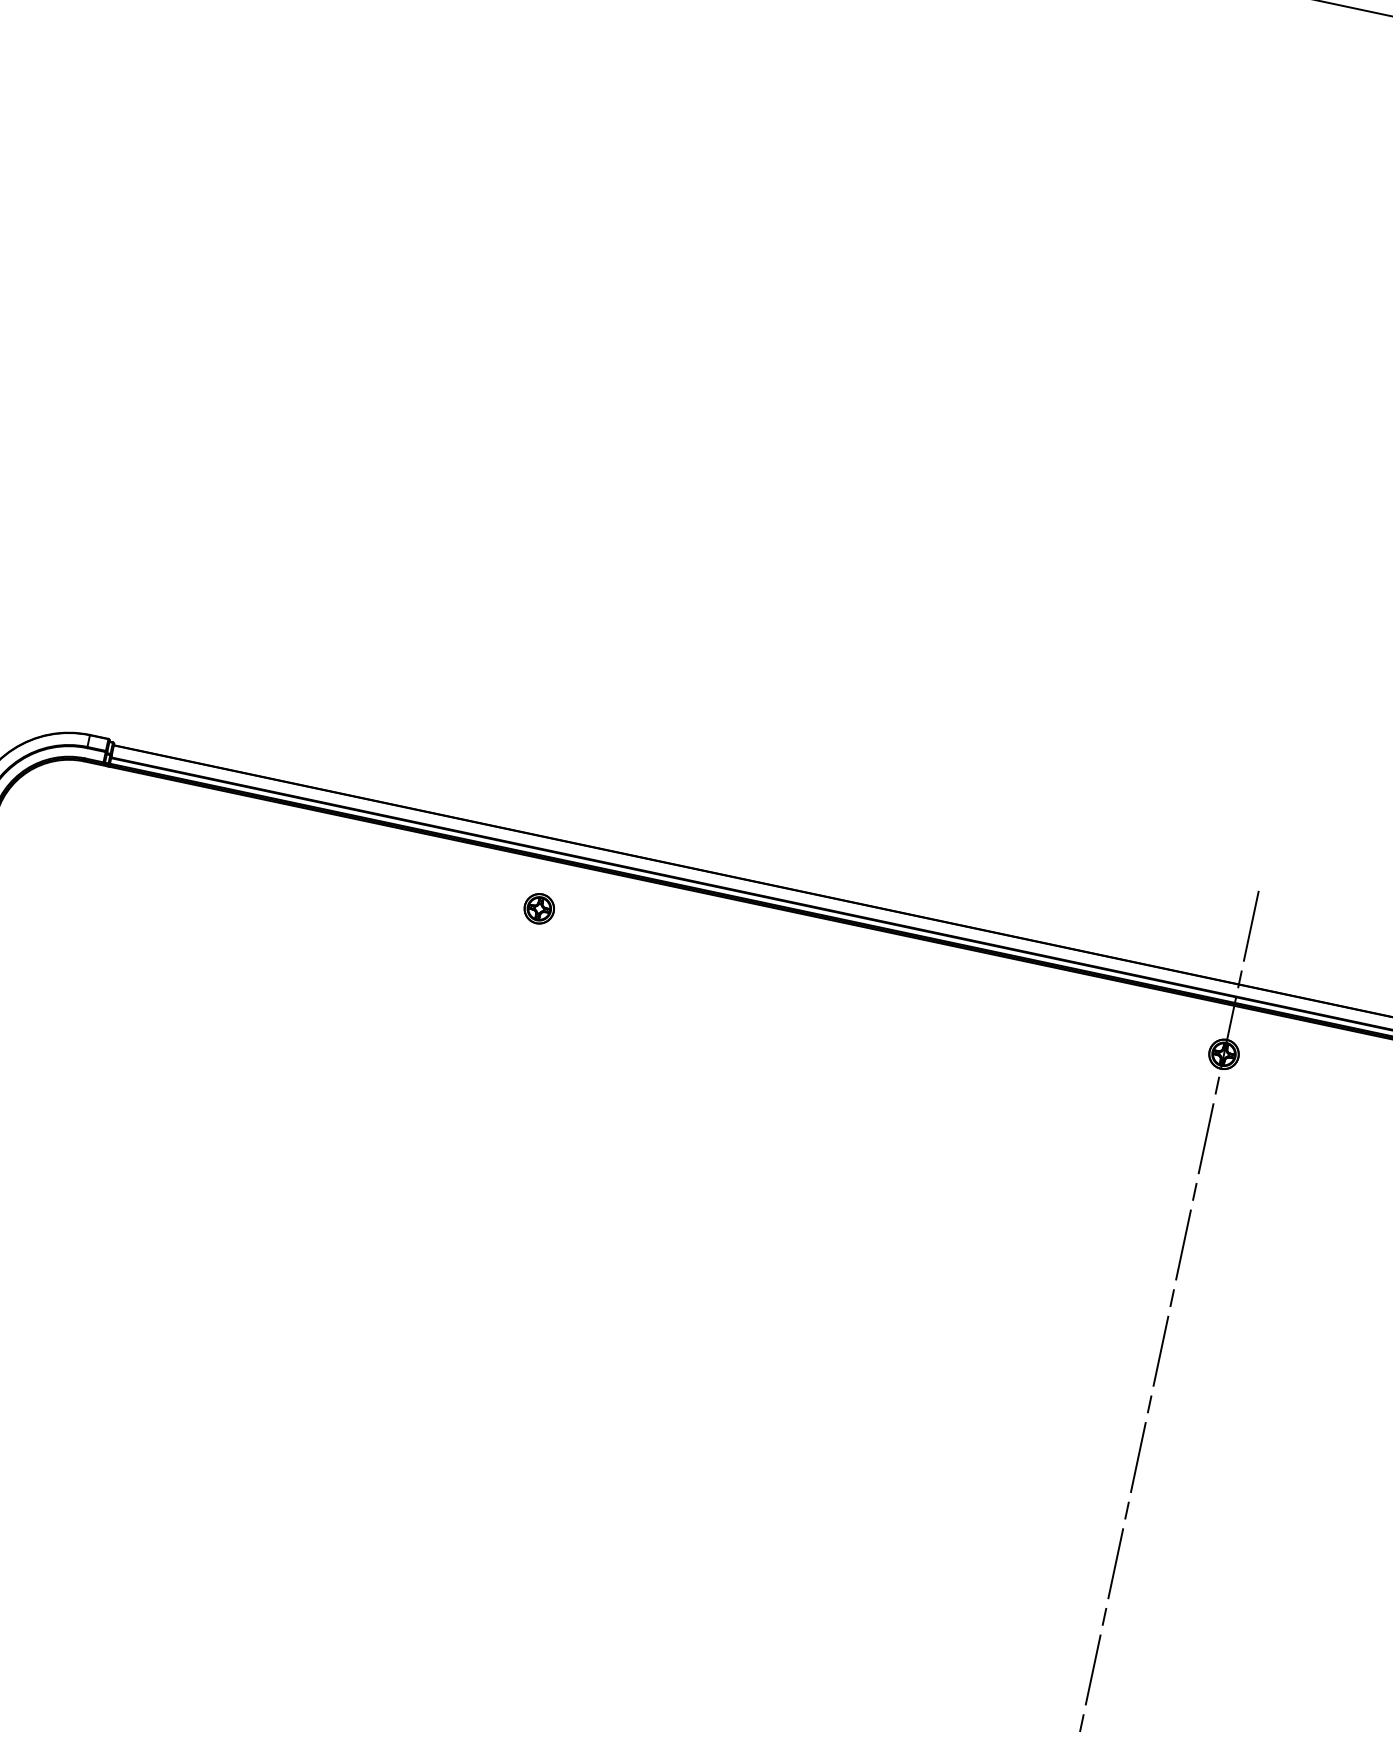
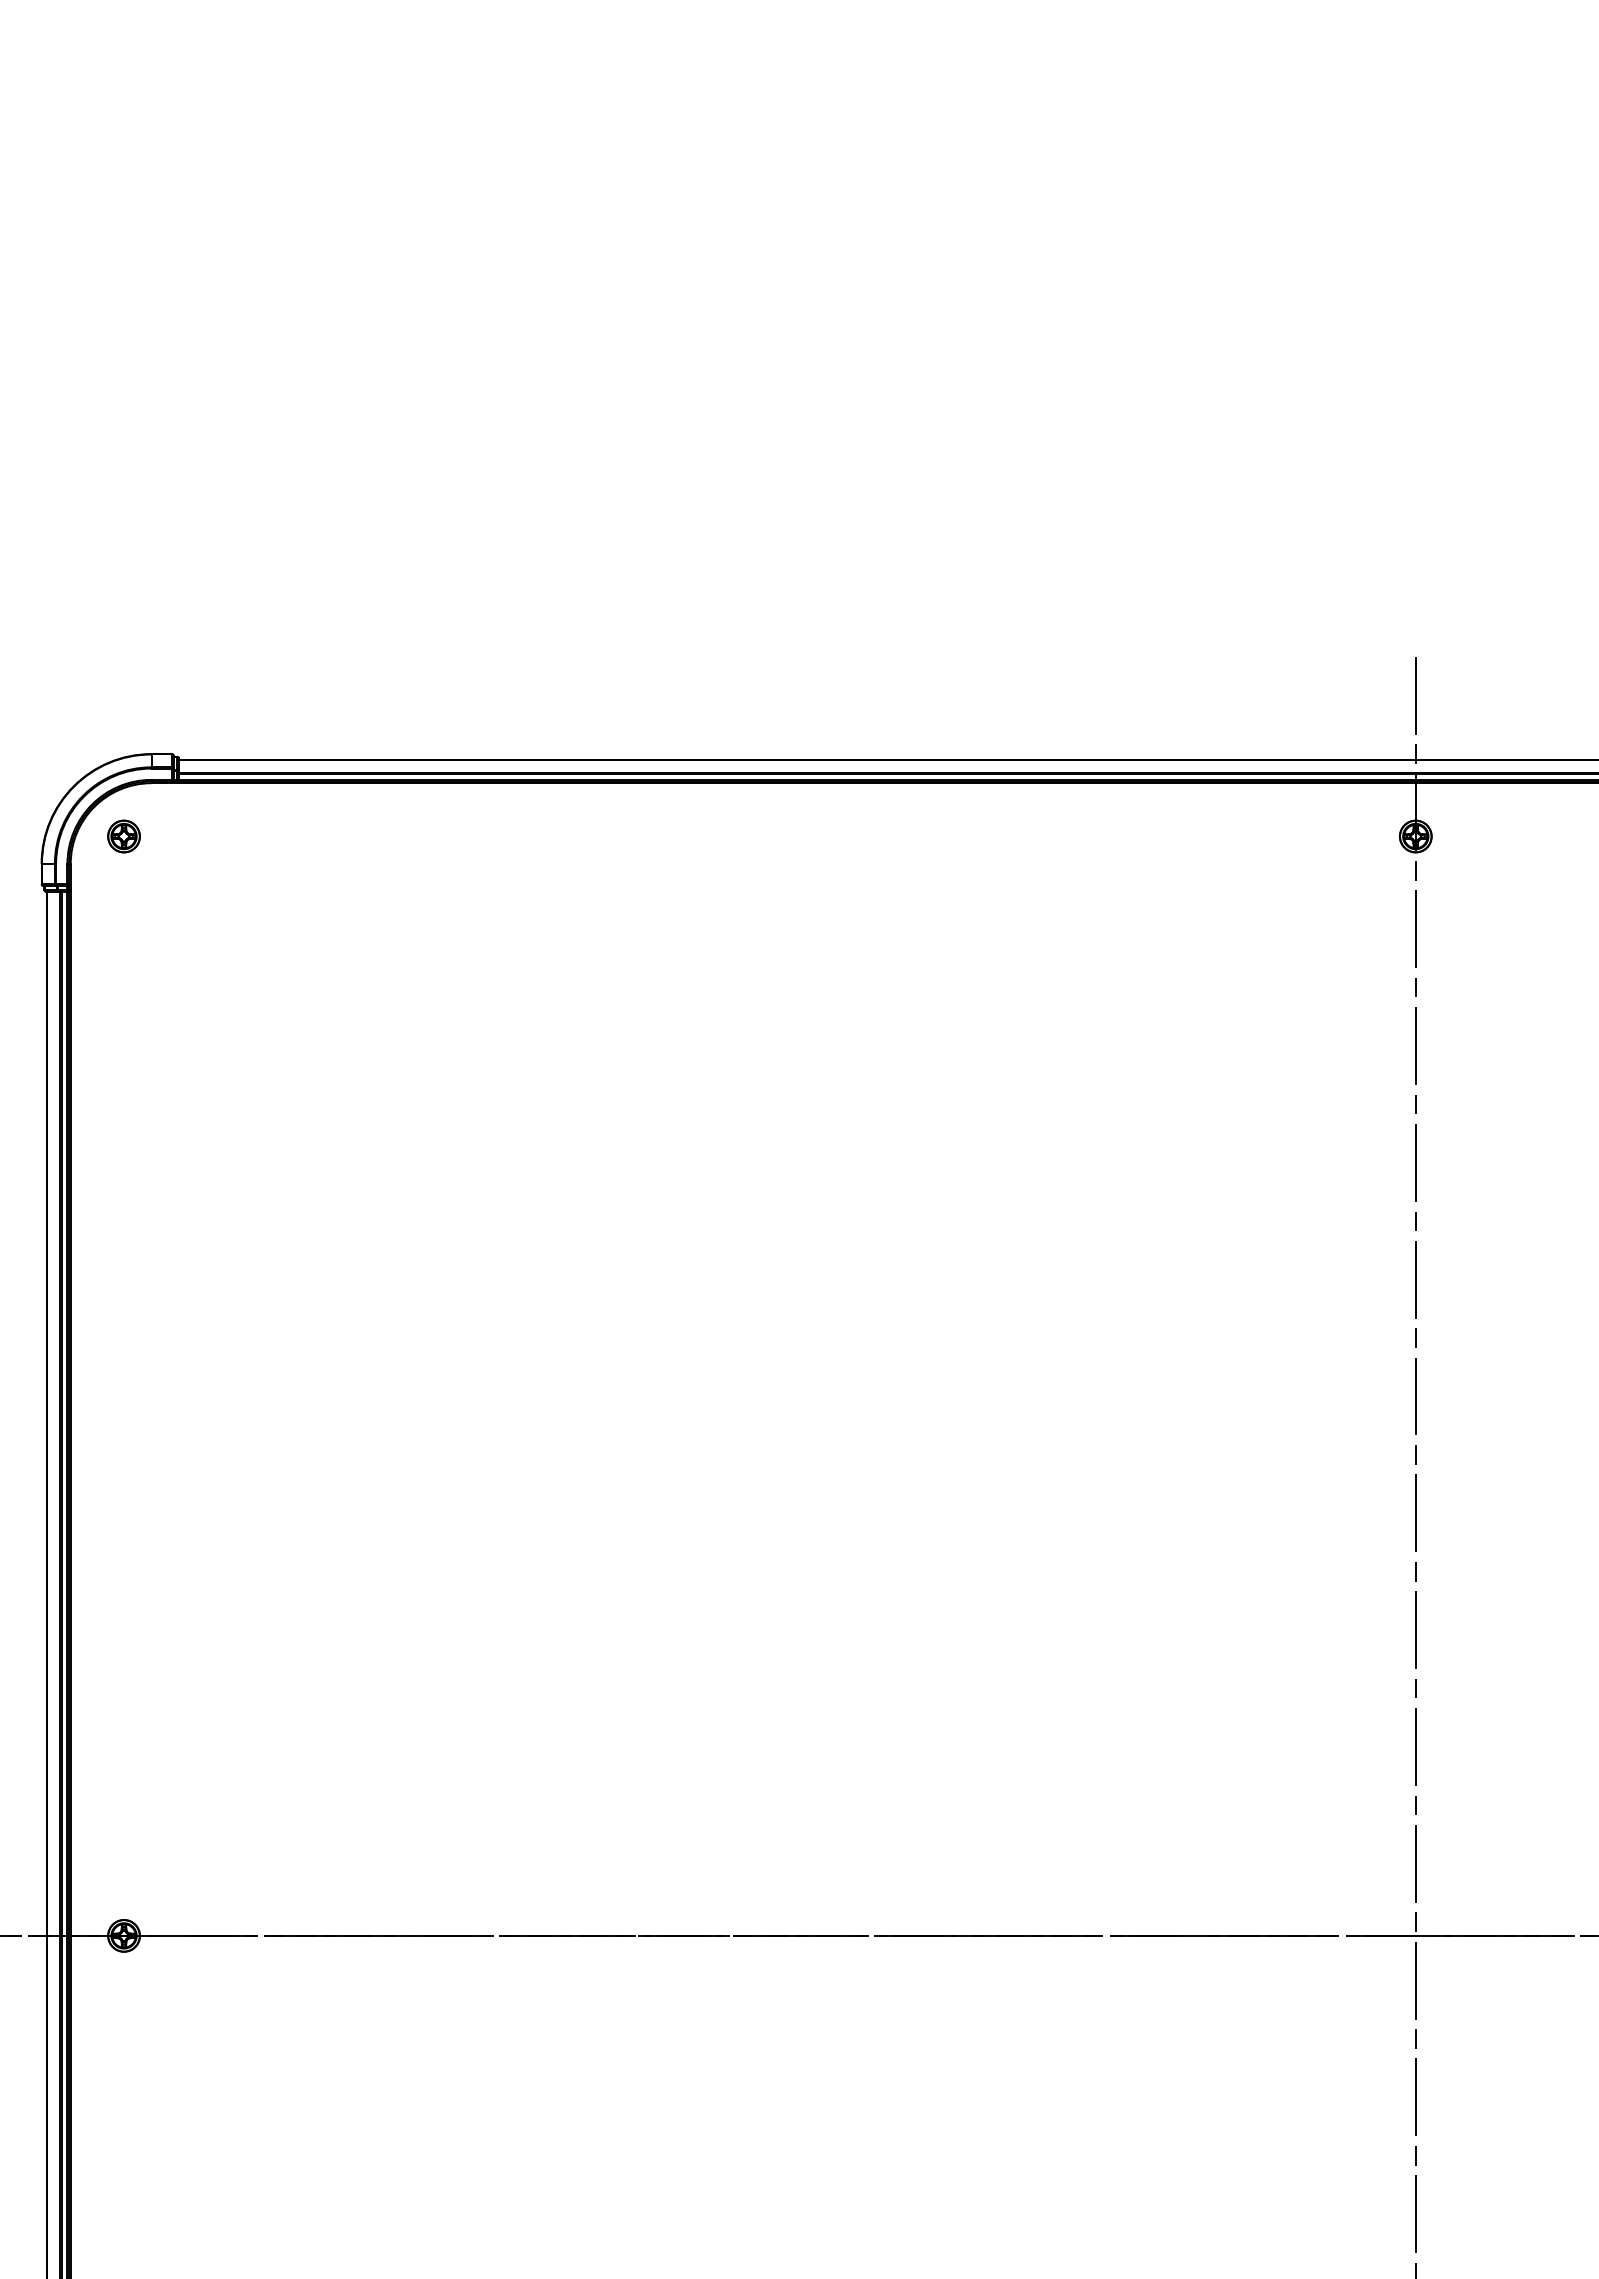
part: (538, 908) -> (123, 836), moved

